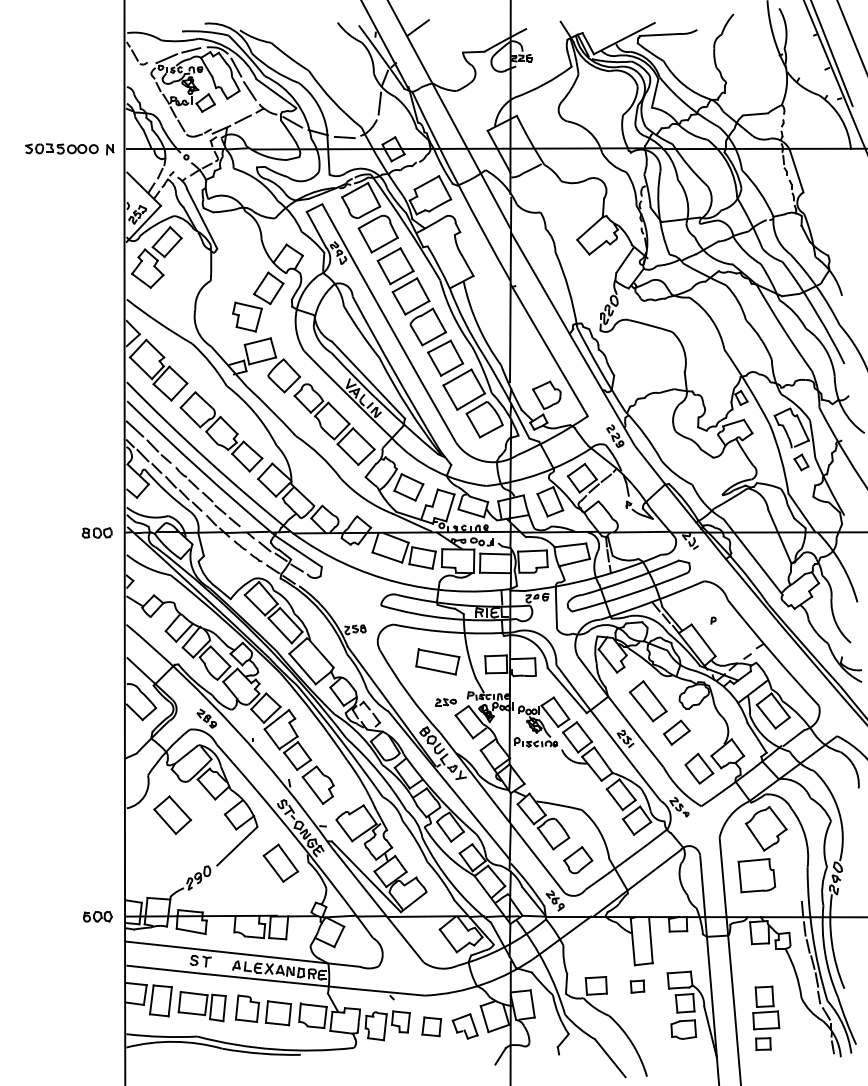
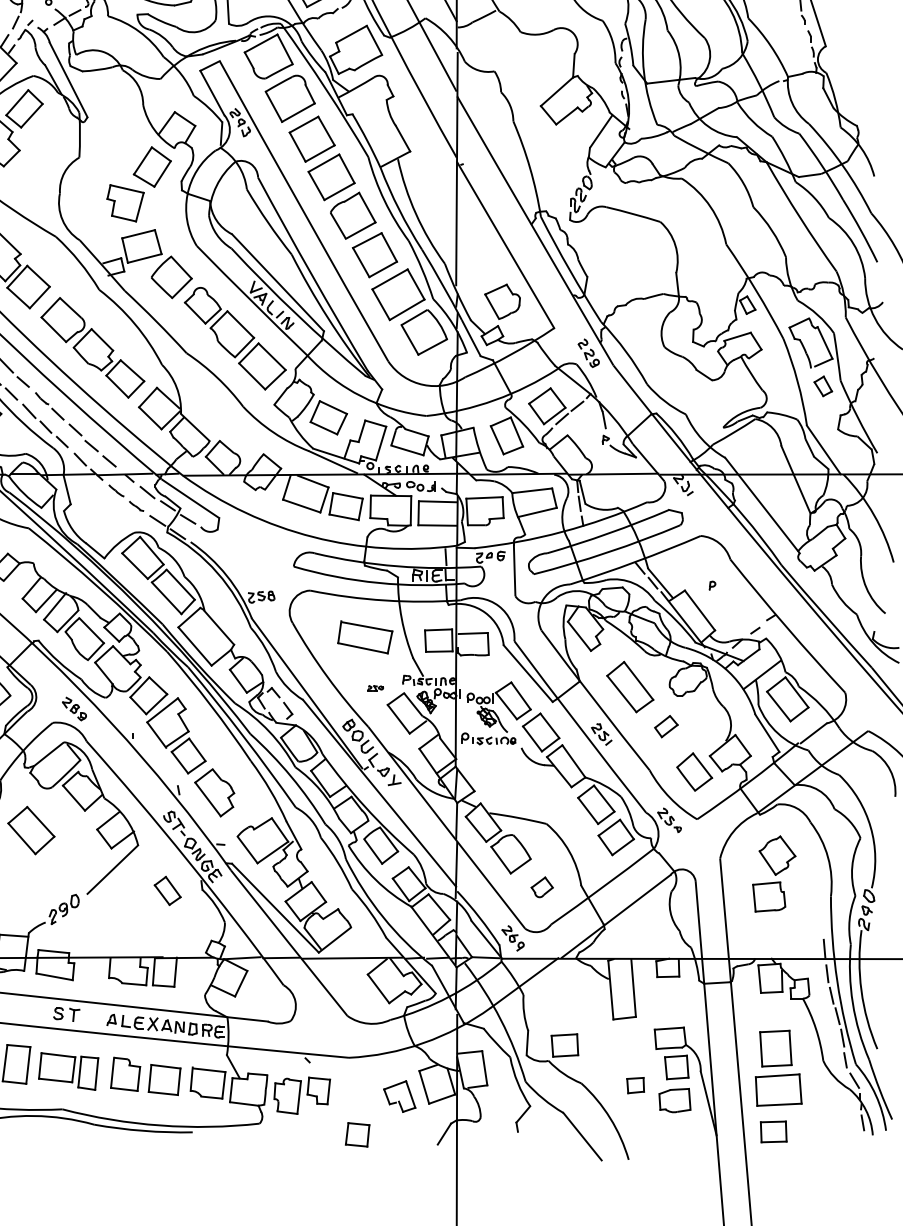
part: (445, 702) -> (374, 688), size x0.6
part: (676, 732) -> (665, 726), size x0.7
part: (762, 849) -> (774, 873), size x0.7
part: (578, 860) -> (542, 887), size x0.6
part: (280, 862) -> (167, 890), size x0.6
part: (637, 986) -> (635, 1085), moved
part: (766, 1017) -> (779, 1085), size x1.4
part: (431, 1026) -> (357, 1134), moved

